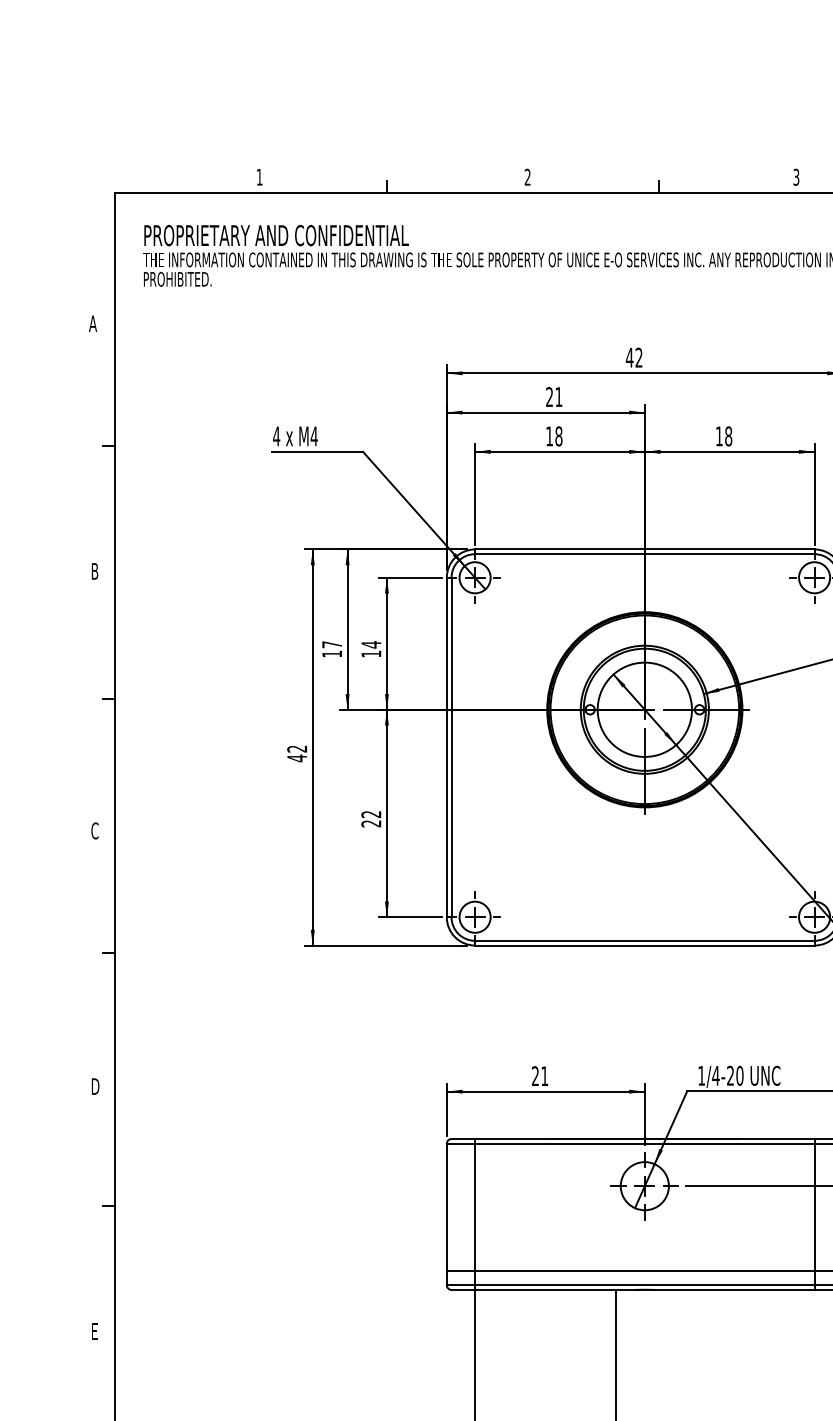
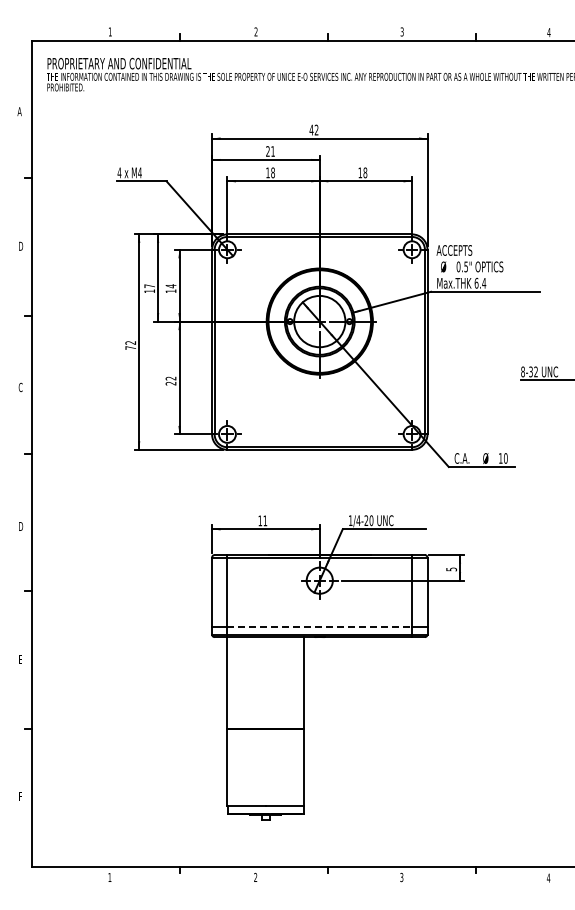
text: (96, 569) -> (21, 245), B -> D
text: (296, 759) -> (130, 348), 42 -> 72
text: (533, 1075) -> (259, 520), 21 -> 11
line: (646, 1270) -> (320, 626), solid -> dashed

